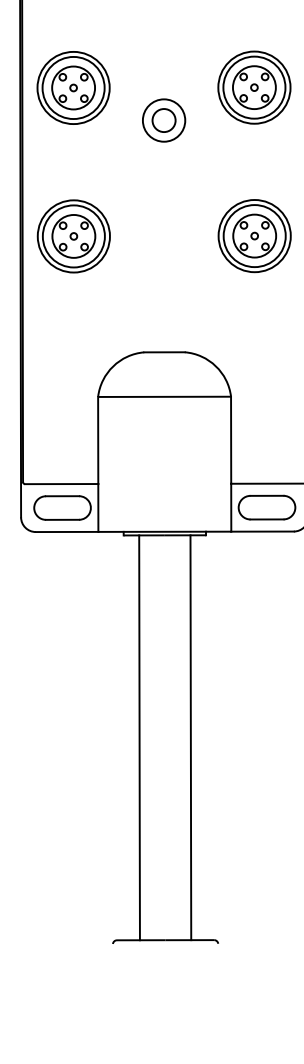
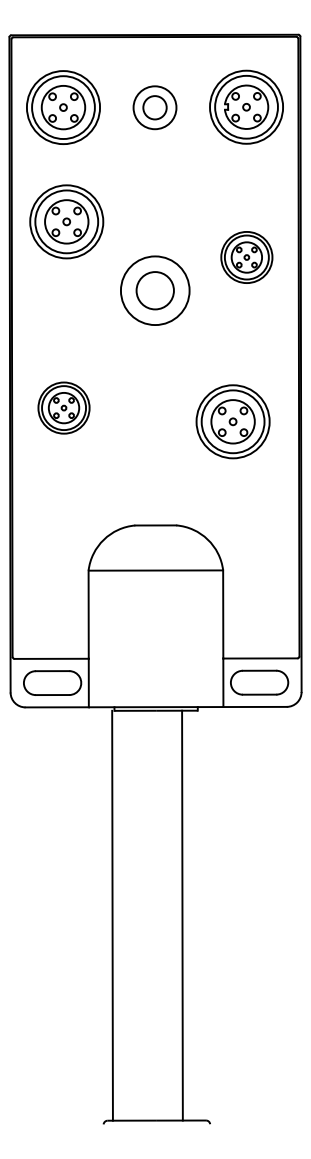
part: (73, 87) -> (66, 221), moved
part: (254, 87) -> (246, 257), size x0.7
part: (164, 120) -> (155, 290), size x1.6
part: (73, 235) -> (63, 407), size x0.7
part: (254, 235) -> (232, 421), moved
line: (139, 737) -> (112, 915), moved

